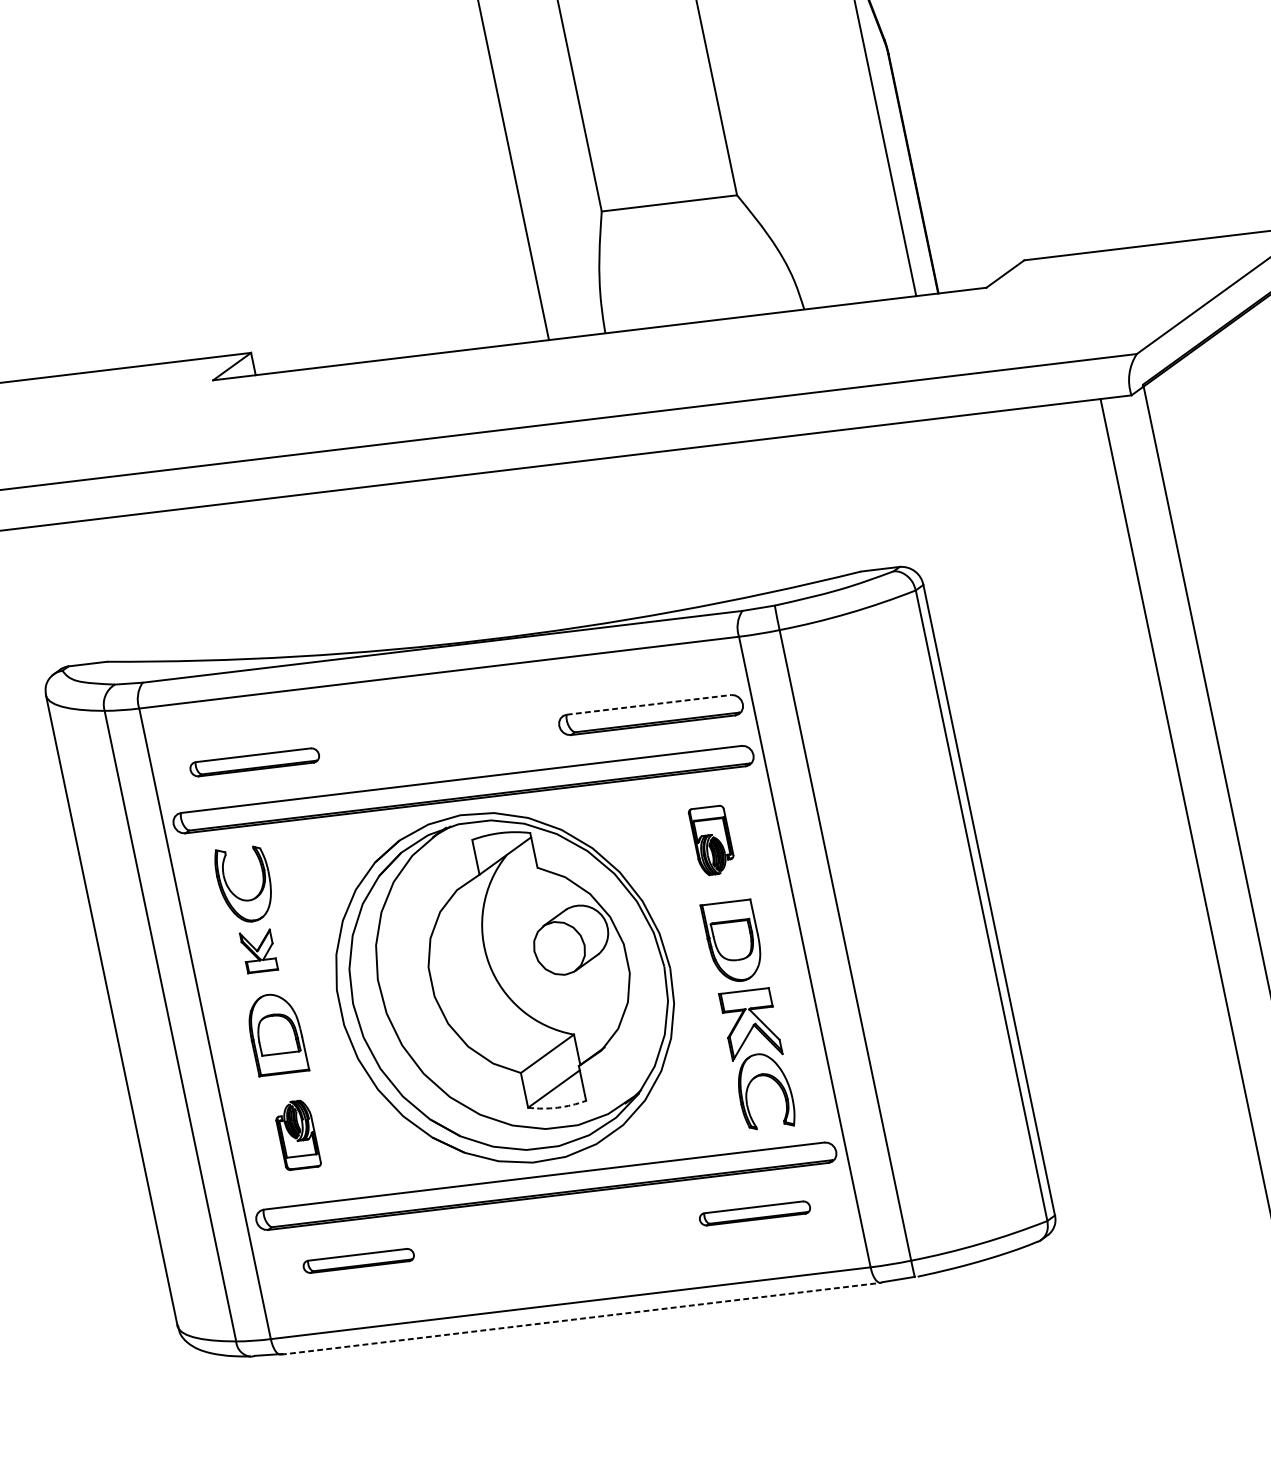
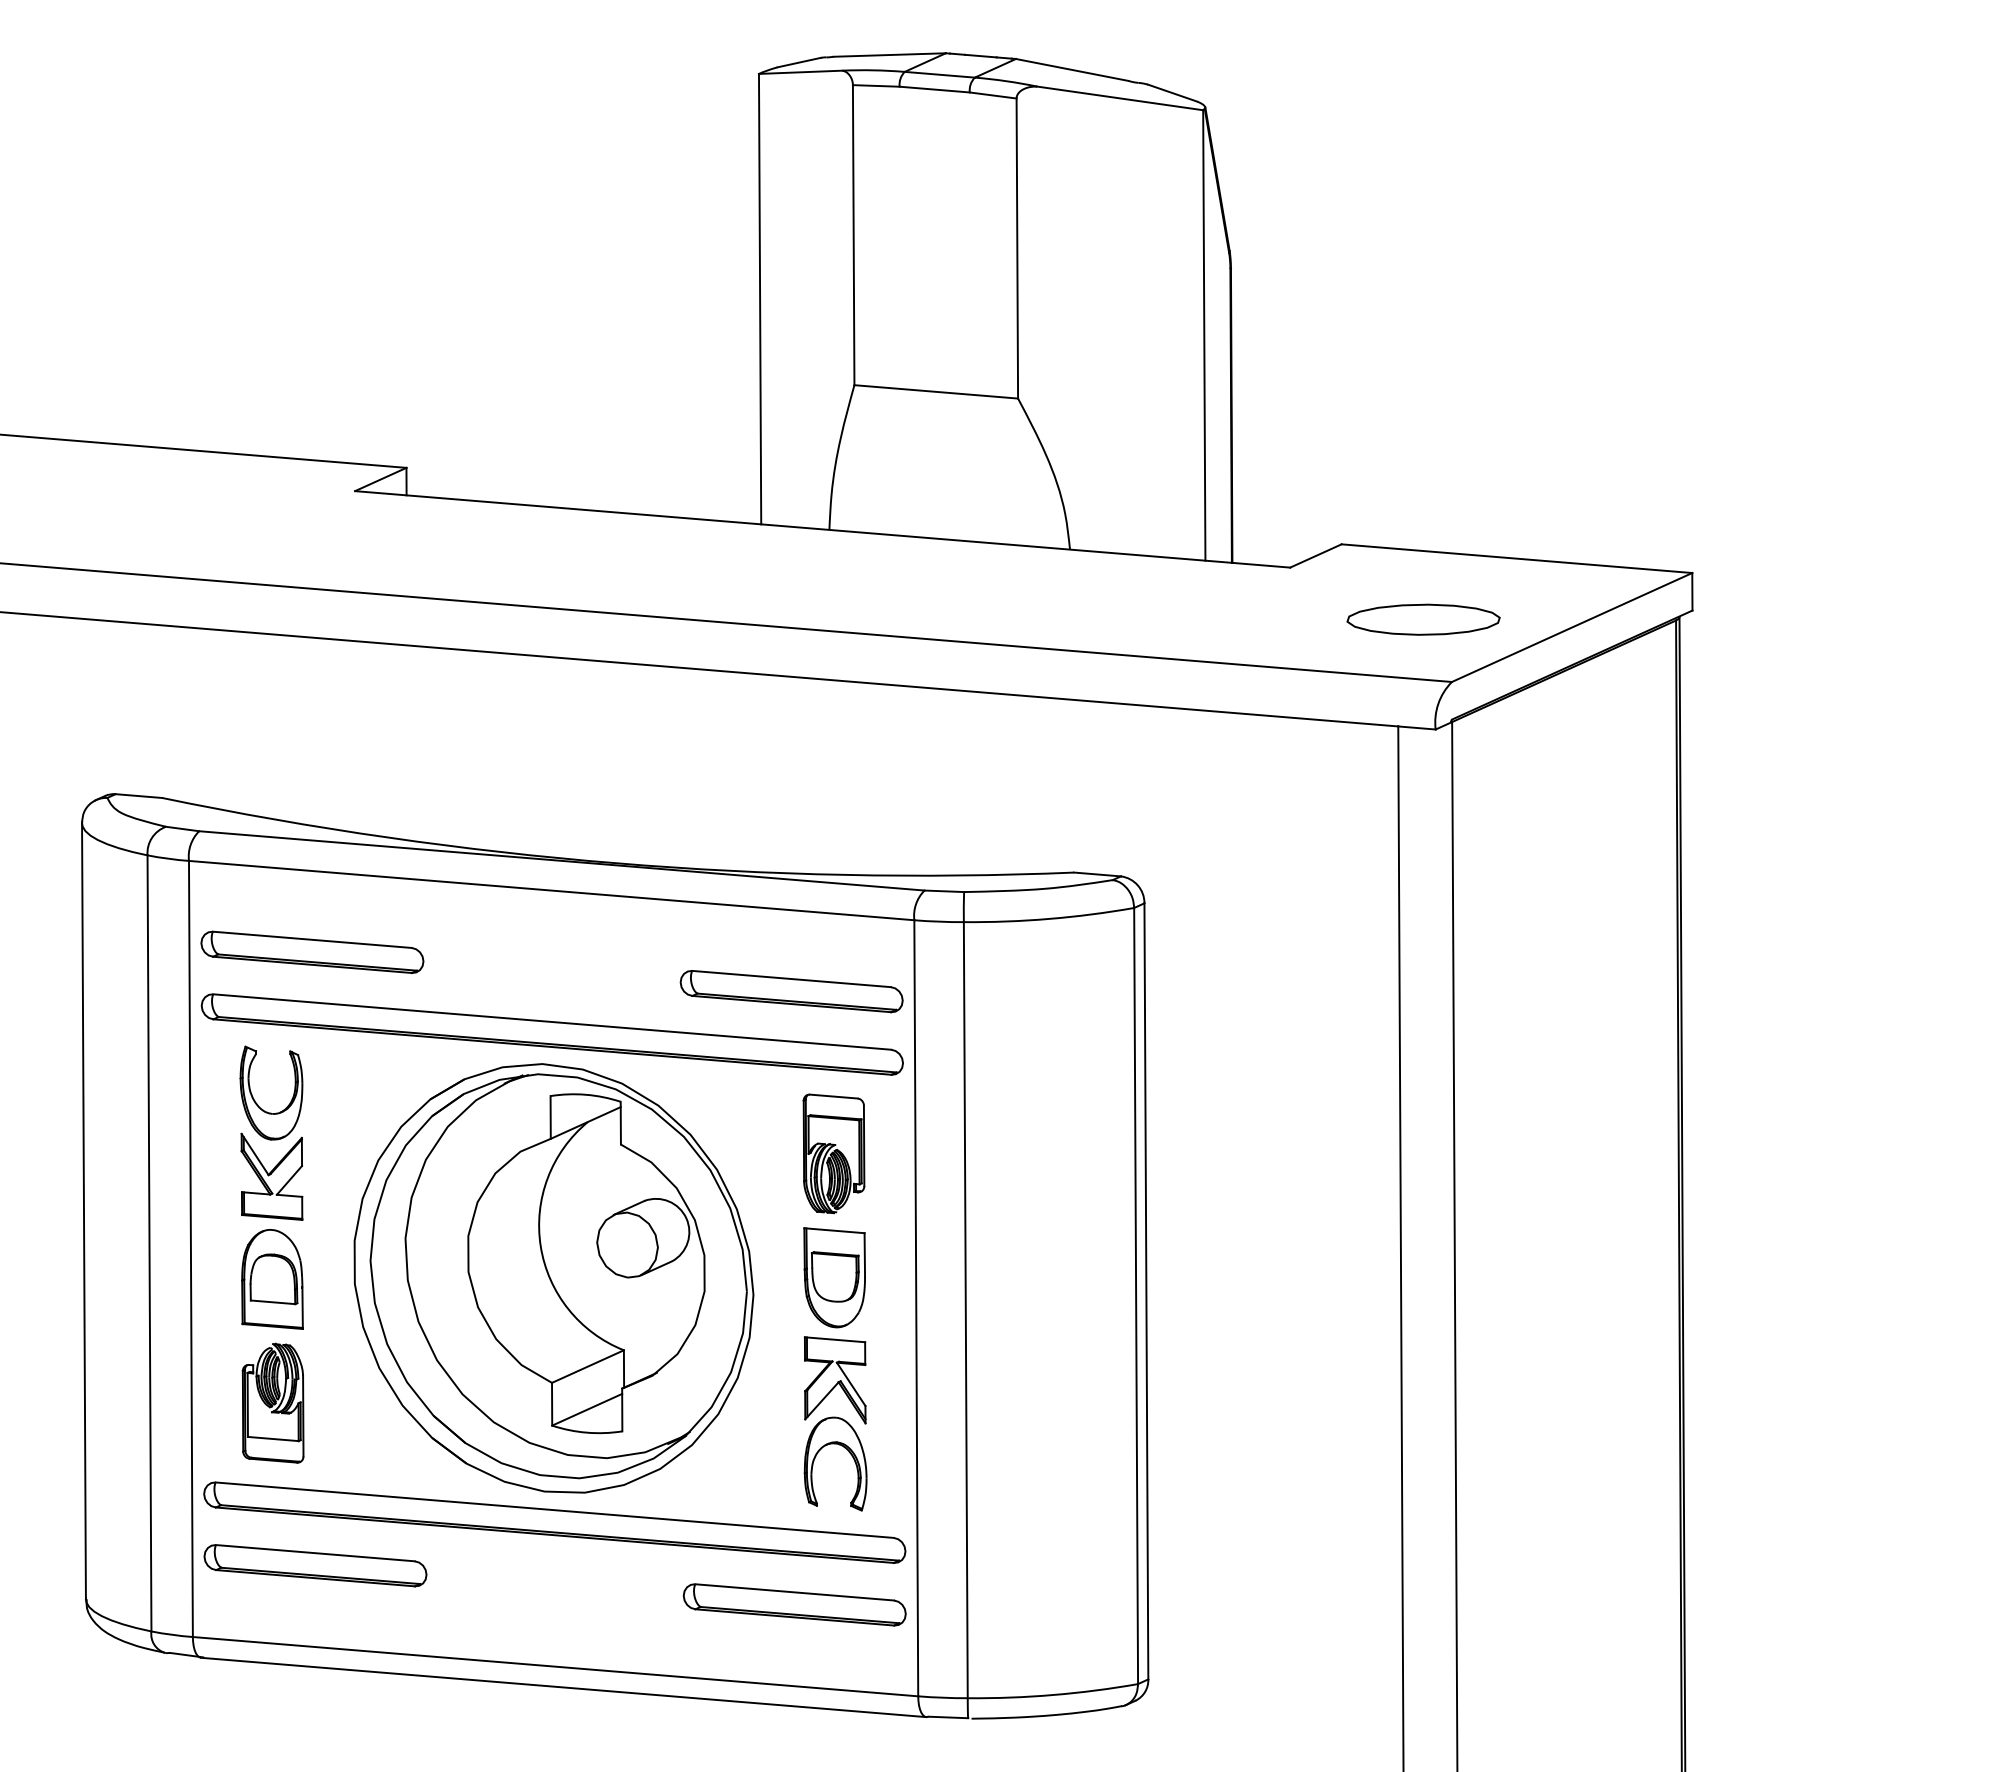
part: (1103, 307) -> (1423, 619), added
line: (648, 705) -> (791, 979), dashed -> solid
part: (254, 761) -> (312, 951), size x1.43
part: (711, 839) -> (833, 1153), size x1.43
part: (258, 951) -> (271, 1176), size x1.67
arc: (557, 1107) -> (586, 1432), dashed -> solid
part: (296, 1135) -> (272, 1402), size x1.43
part: (754, 1213) -> (794, 1604), size x1.67
part: (358, 1260) -> (315, 1565), size x1.67
line: (580, 1318) -> (563, 1687), dashed -> solid

